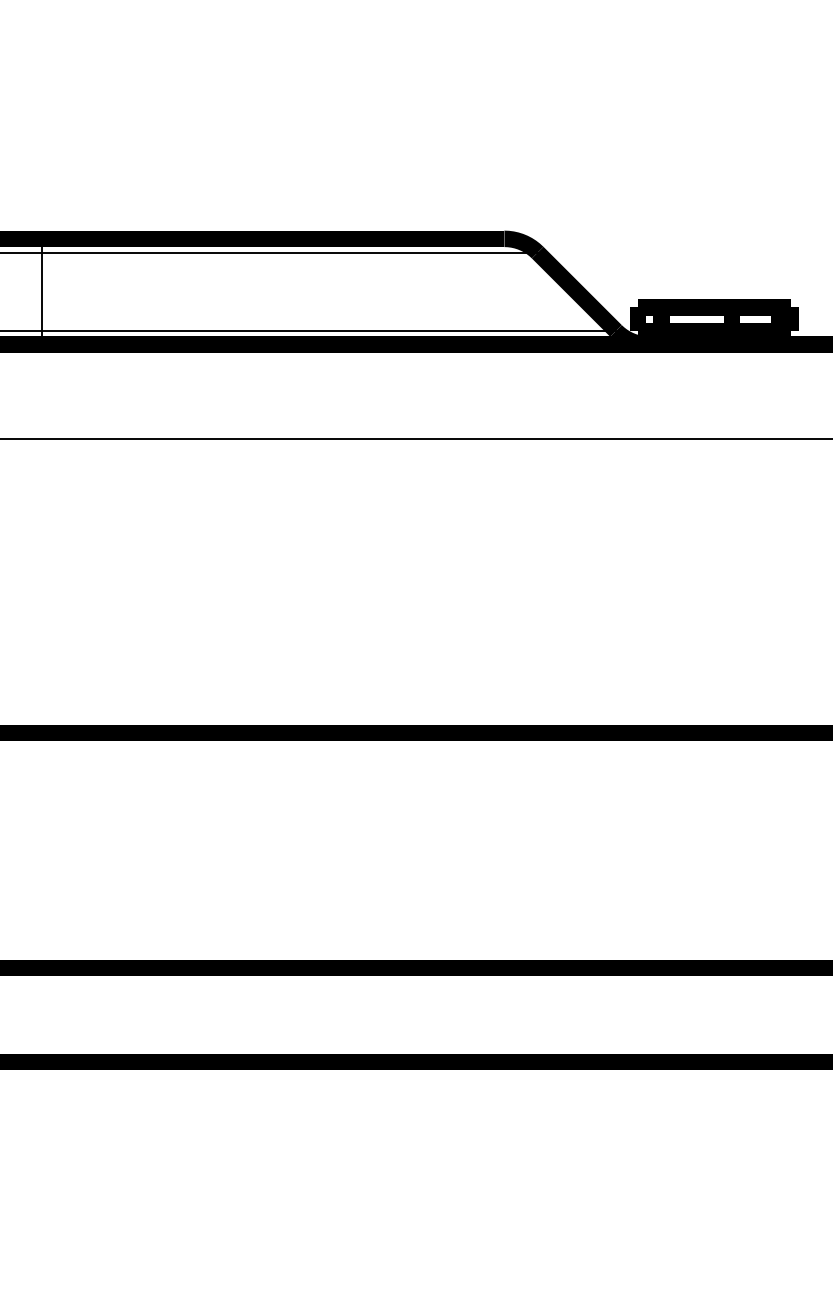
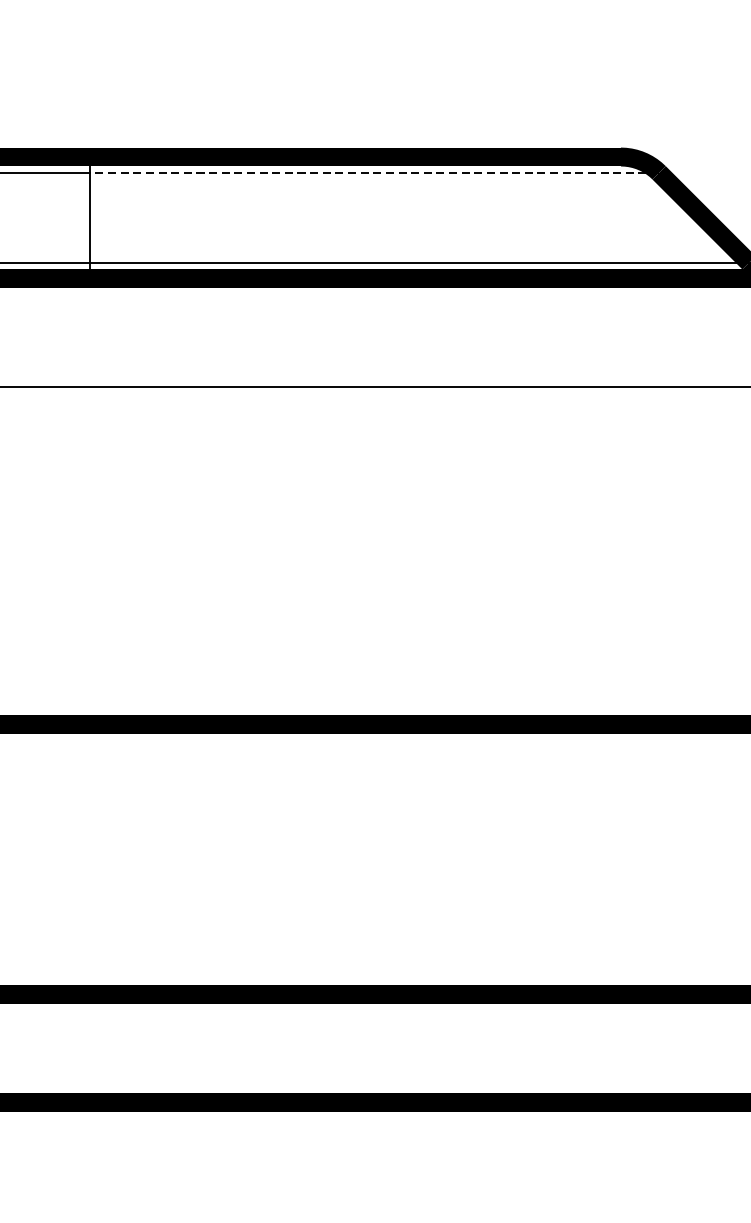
line: (289, 252) -> (374, 172), solid -> dashed

